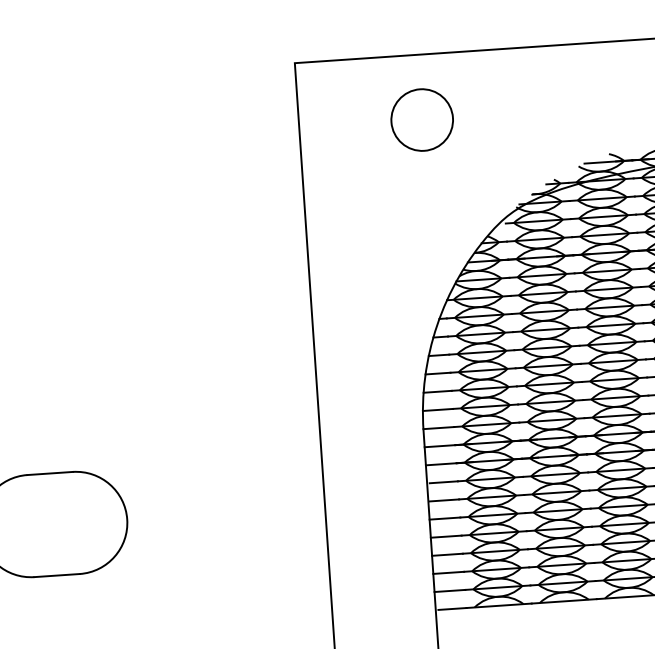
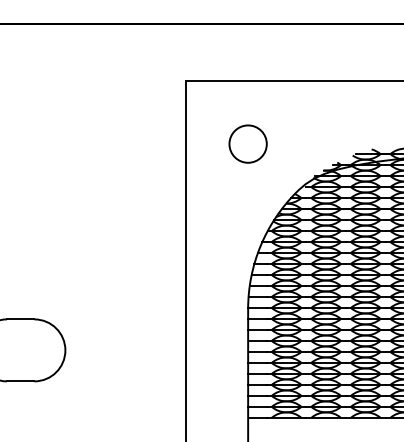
circle: (421, 119) -> (247, 143), moved

